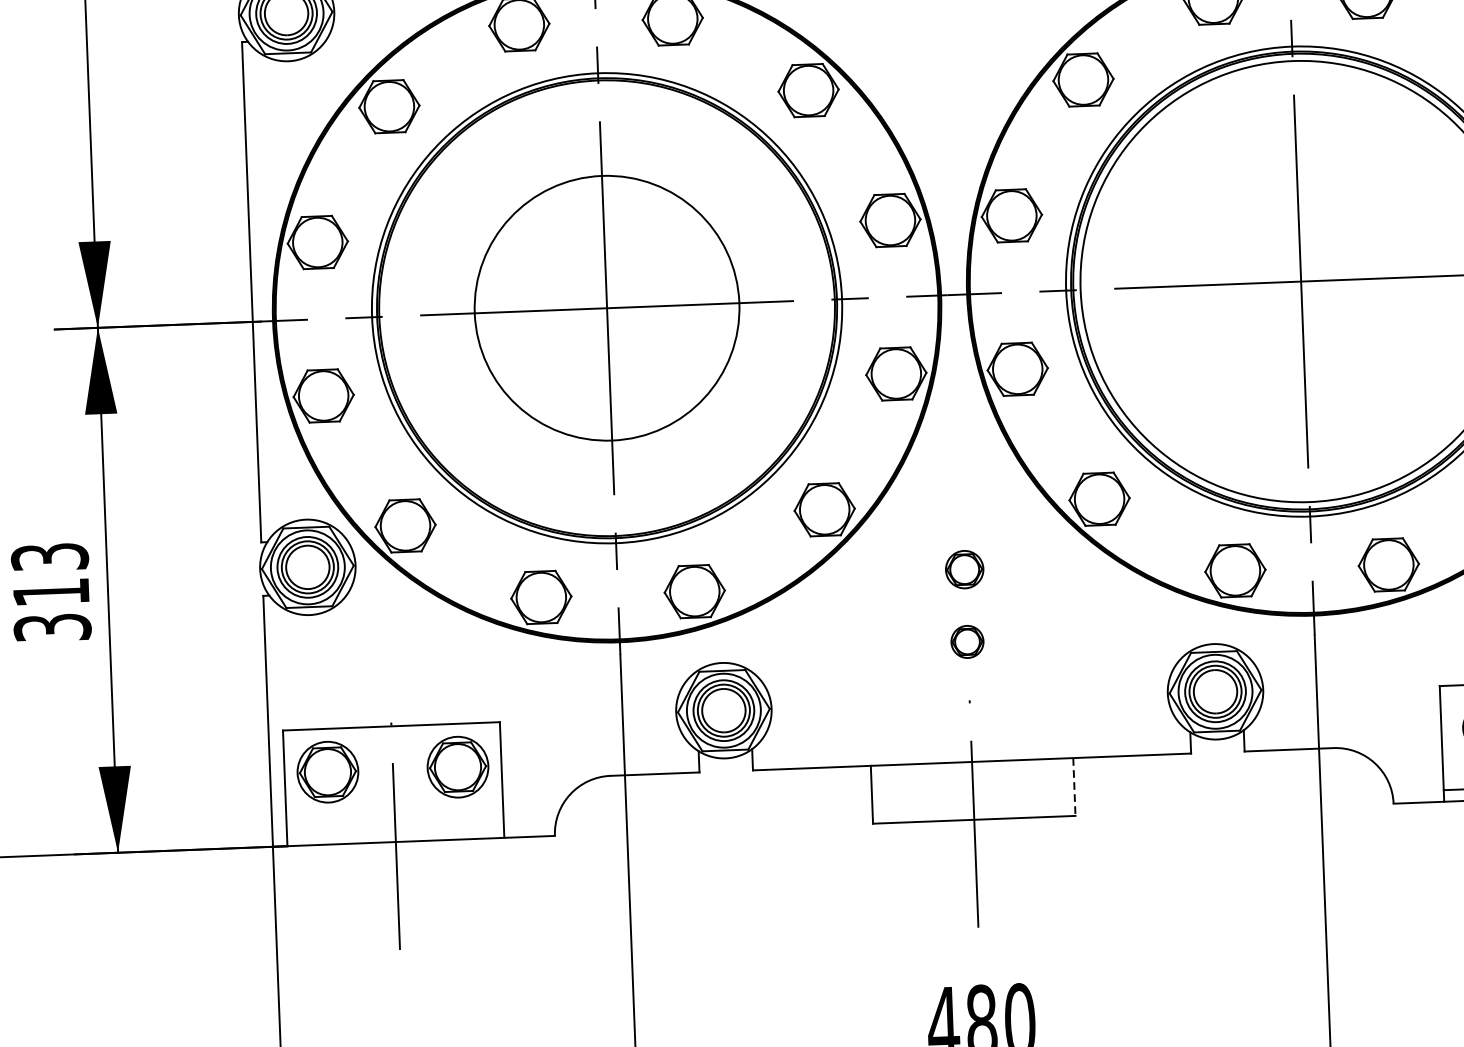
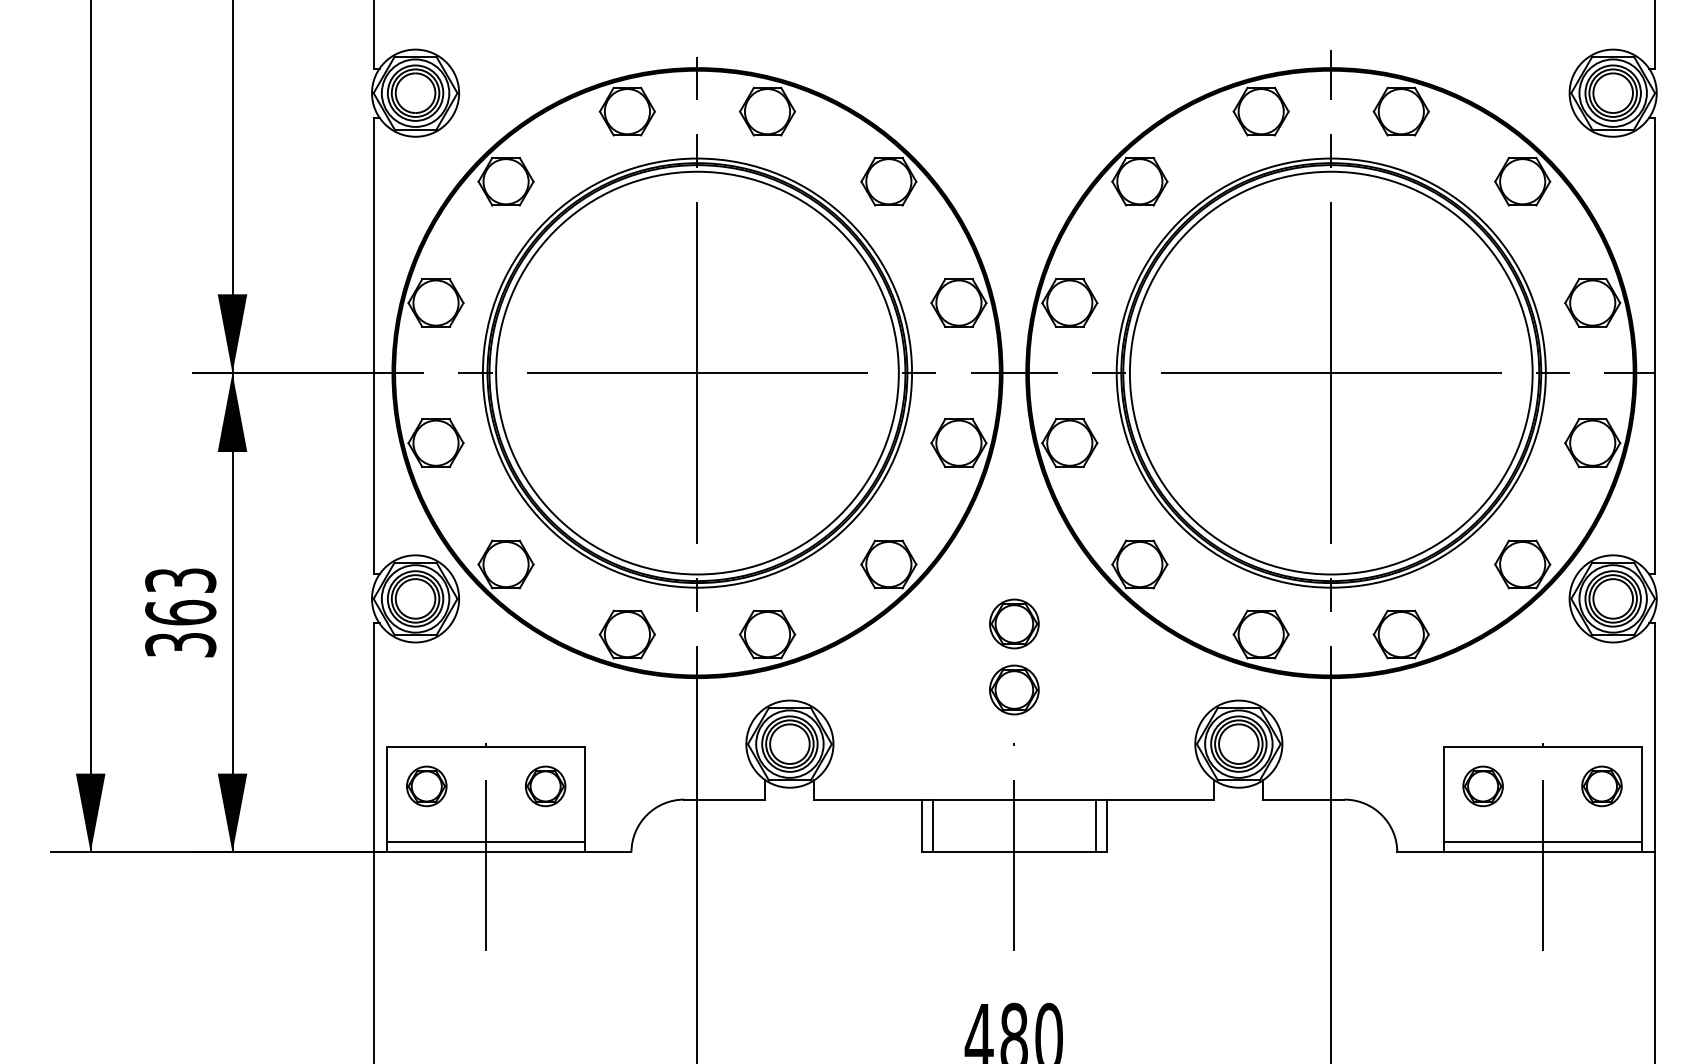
circle: (607, 307) -> (697, 372), size x1.67
part: (964, 569) -> (1014, 623), size x1.43
text: (51, 592) -> (180, 612), 313 -> 363
part: (967, 641) -> (1014, 689), size x1.67
part: (458, 767) -> (545, 786), size x0.71
part: (327, 772) -> (426, 786), size x0.71
line: (1063, 786) -> (1096, 825), added
line: (1074, 787) -> (1106, 826), dashed -> solid
line: (883, 793) -> (932, 825), added
line: (395, 830) -> (486, 841), added

